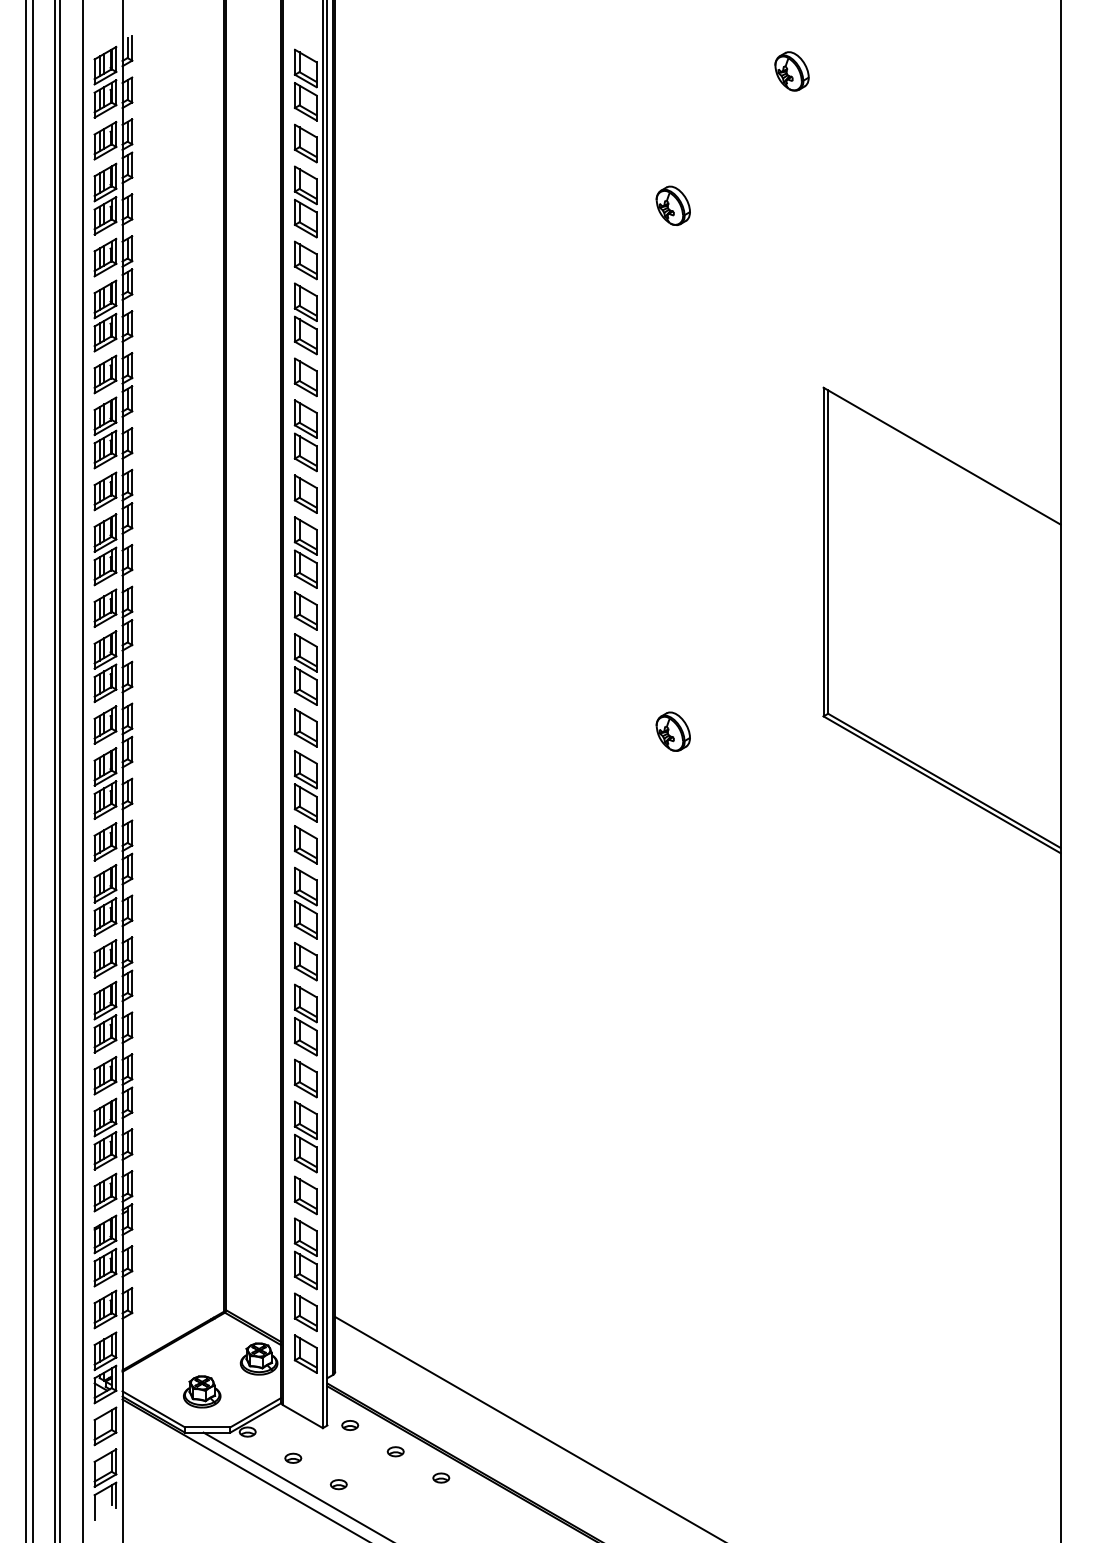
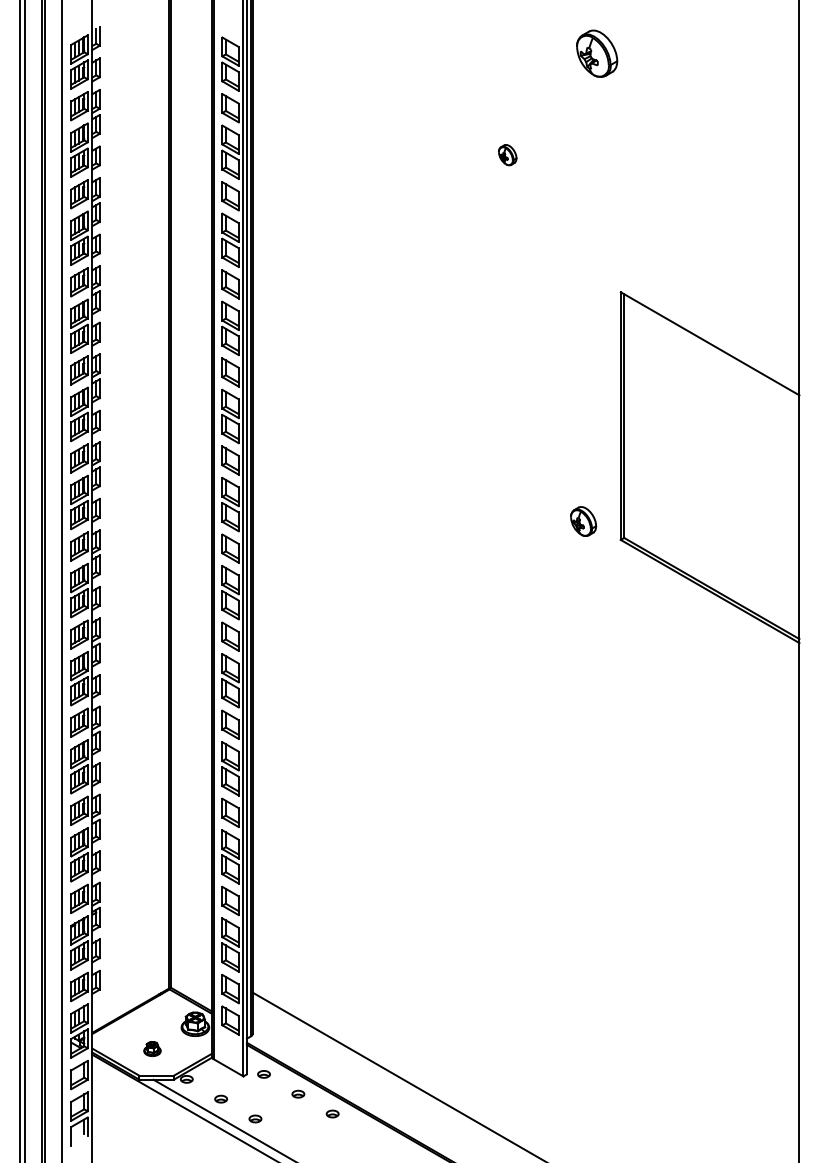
part: (791, 70) -> (596, 53), size x1.6
part: (673, 204) -> (507, 154), size x0.7
part: (673, 731) -> (583, 521), moved
part: (202, 1391) -> (152, 1048), size x0.6

